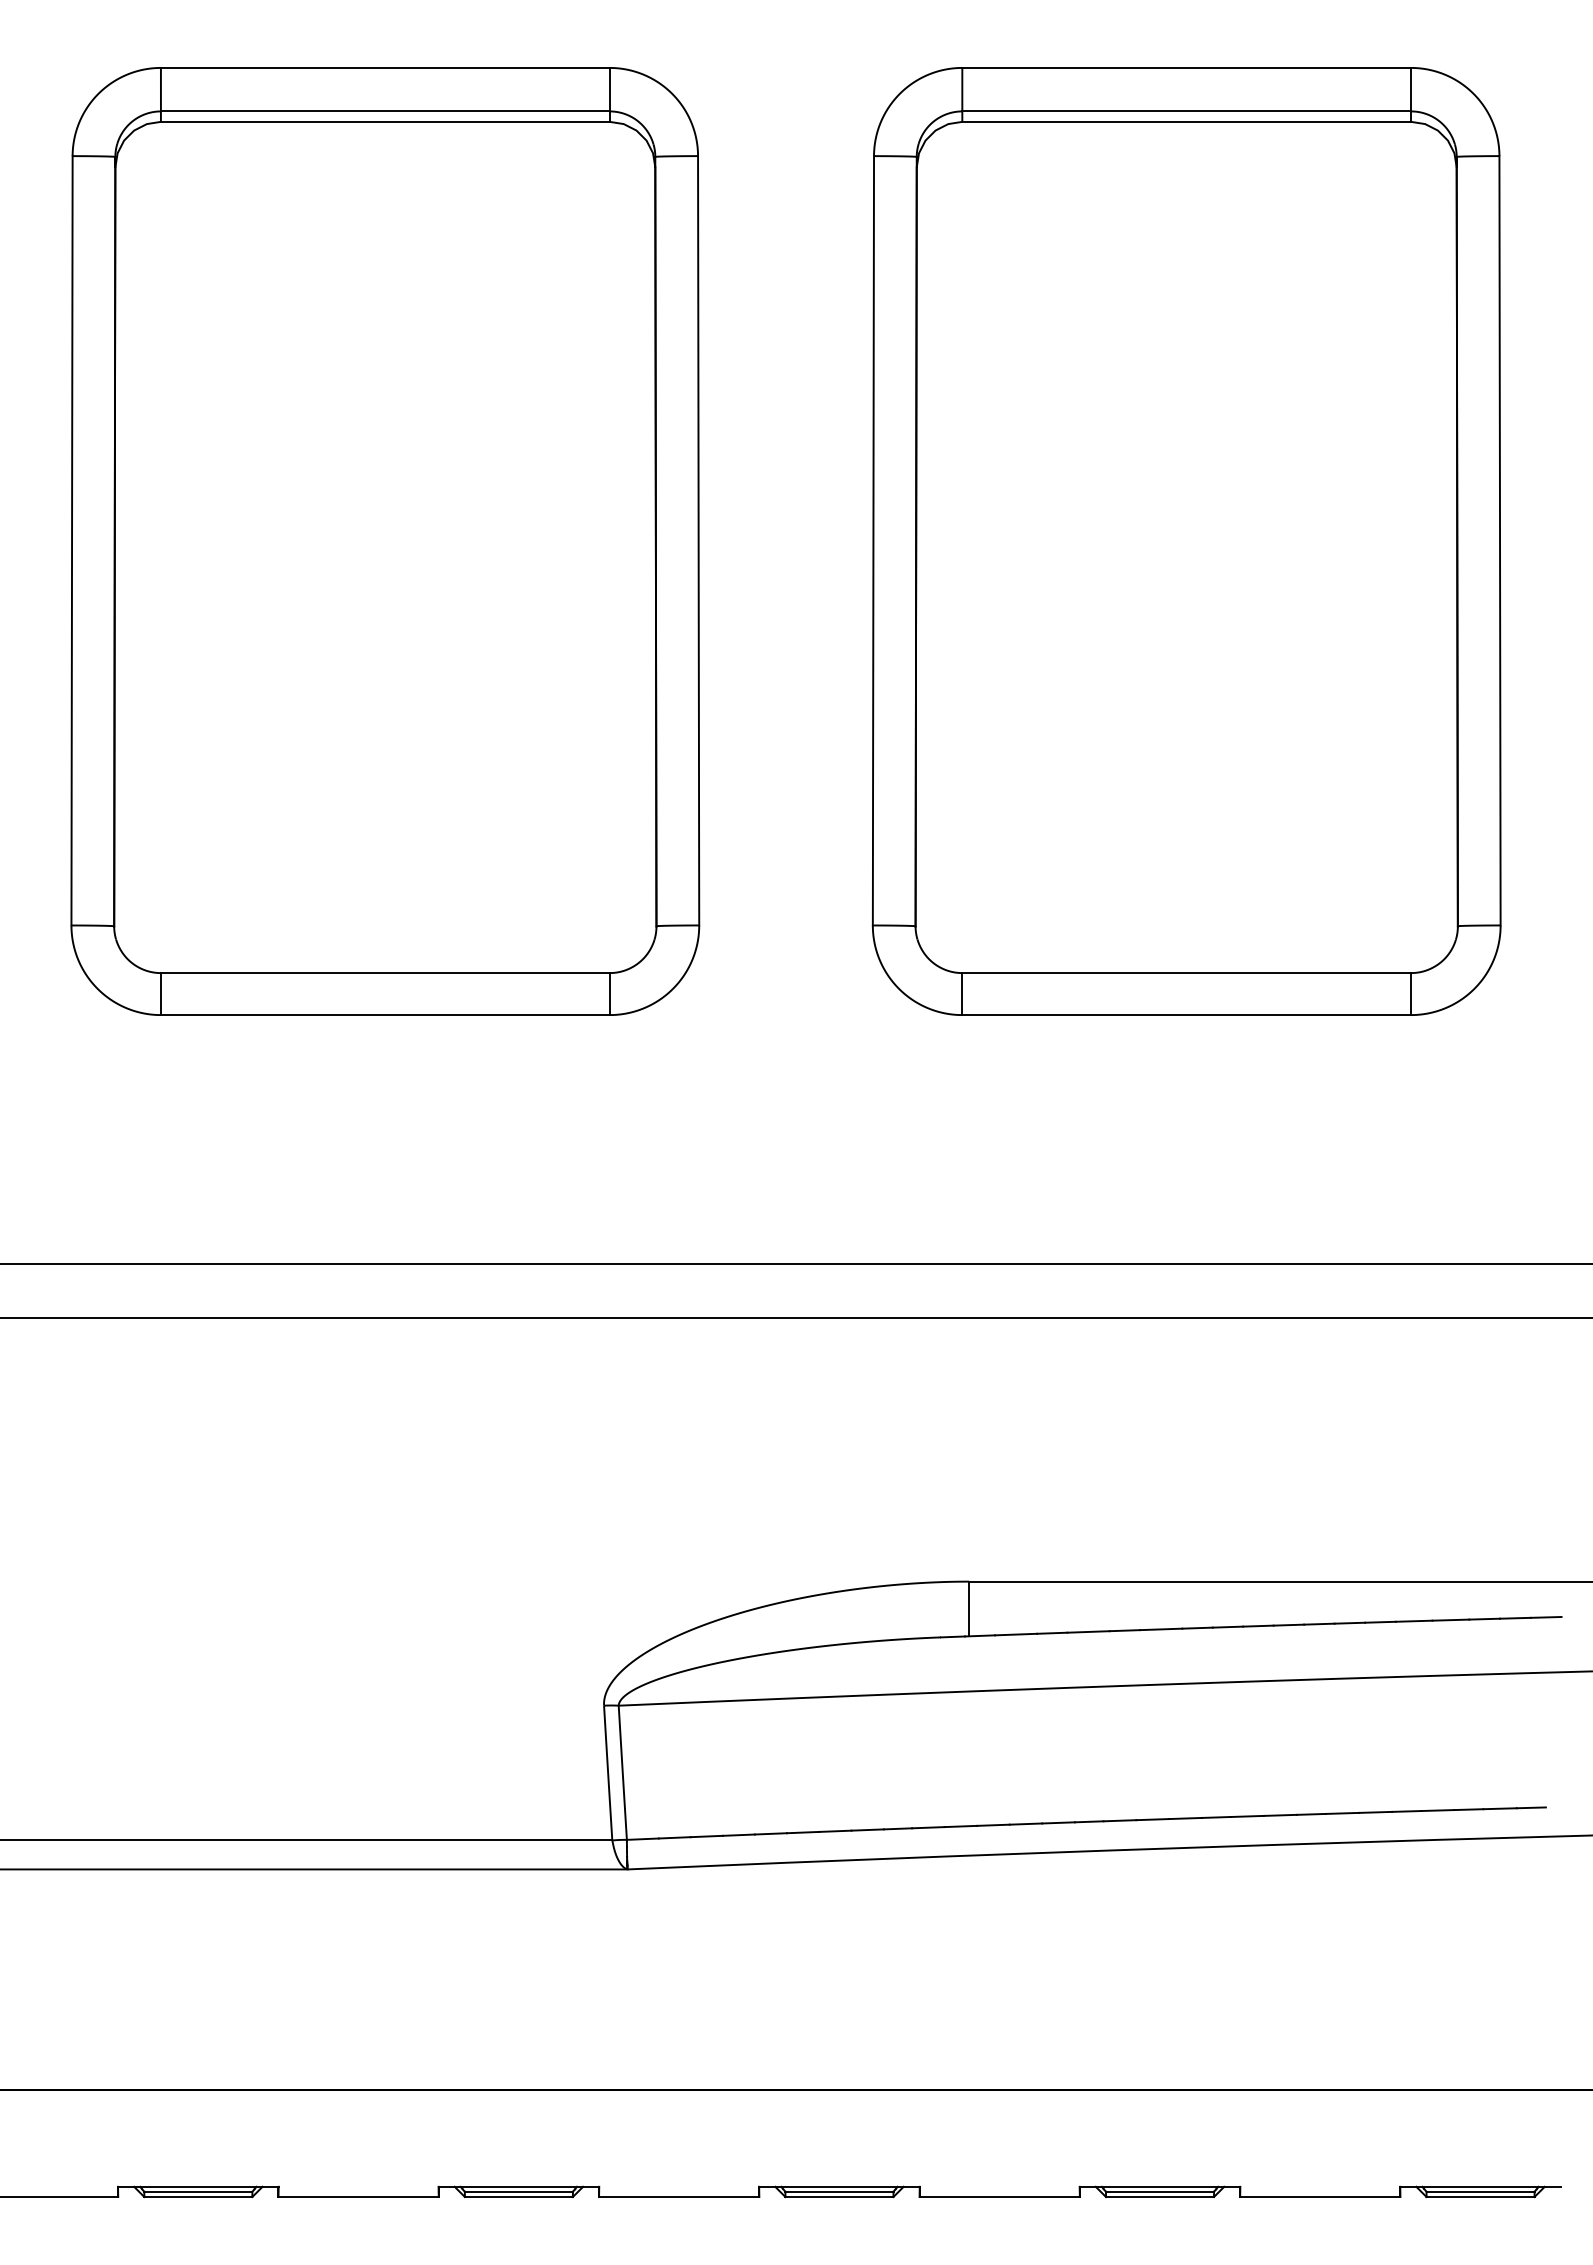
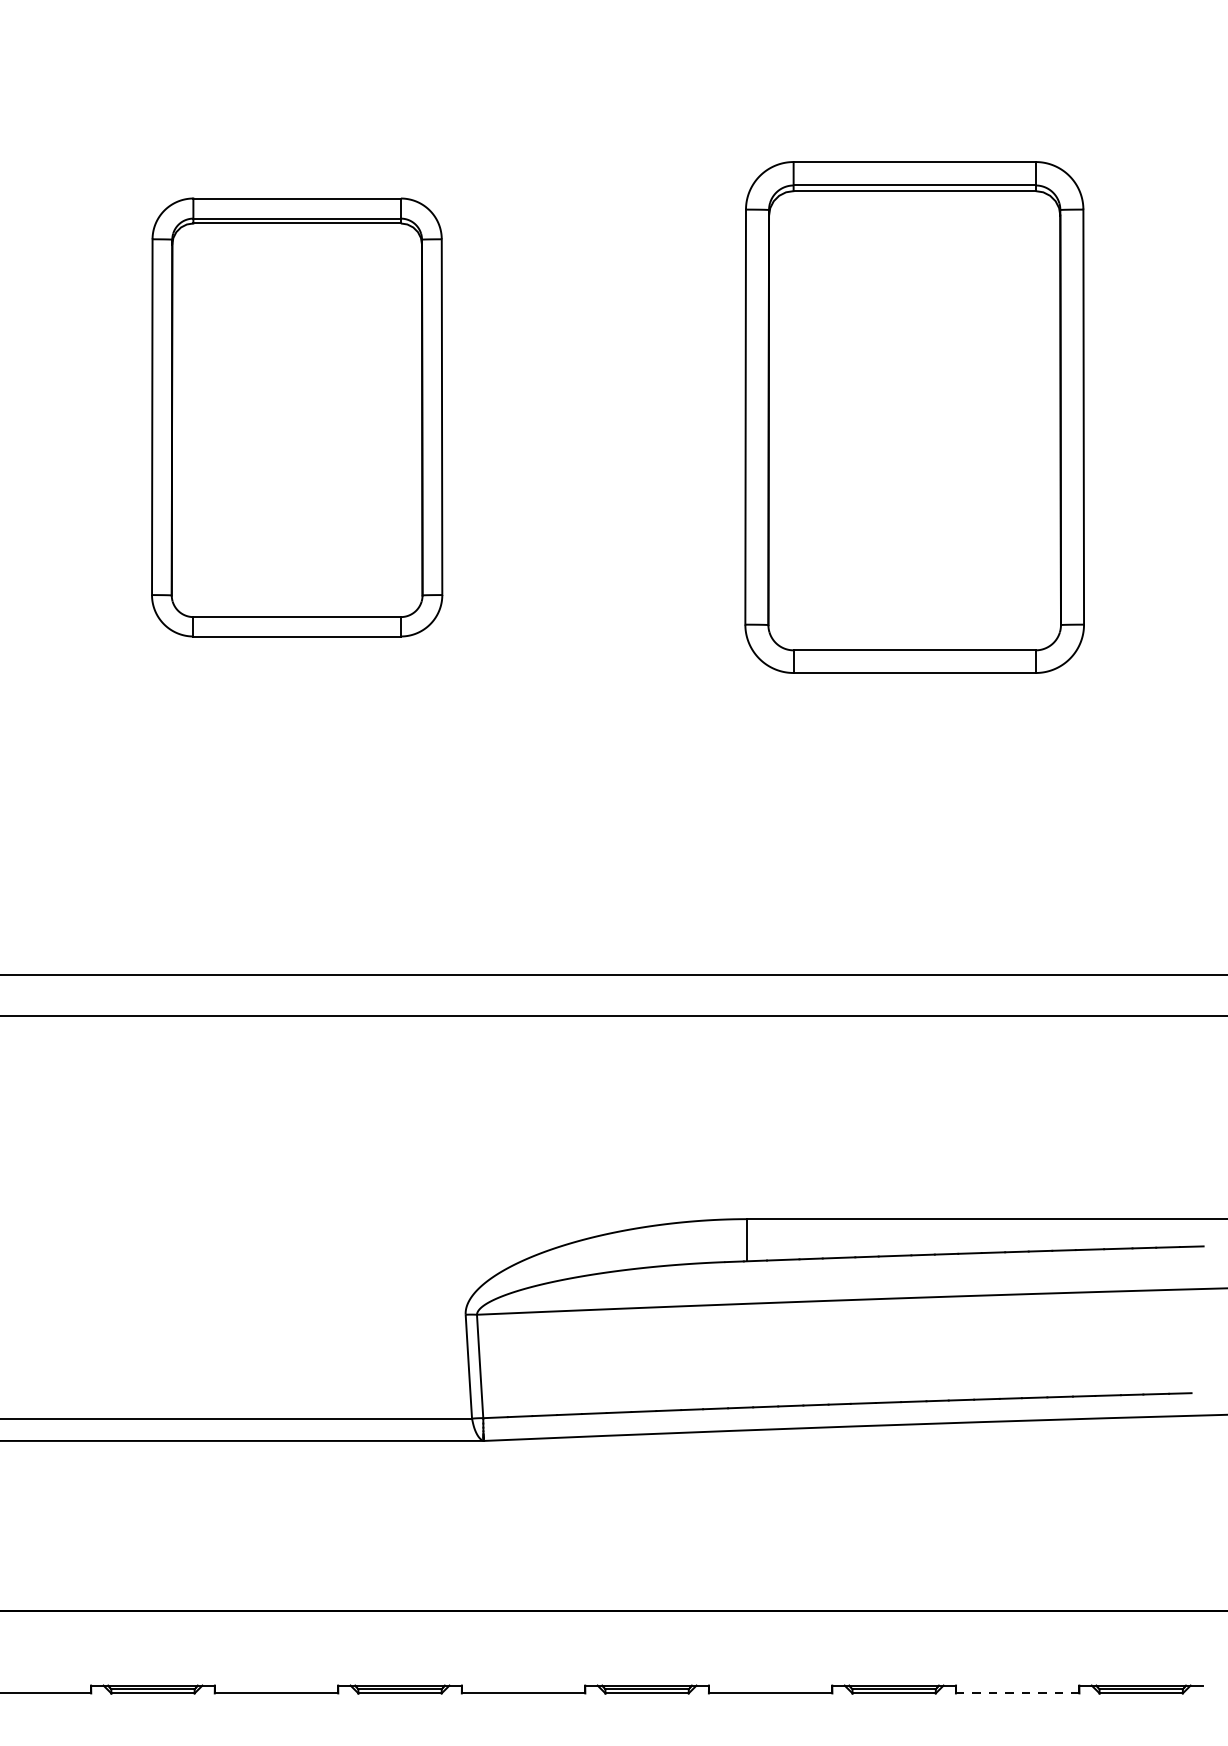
part: (385, 541) -> (297, 417), size x0.6
part: (1186, 541) -> (914, 417), size x0.7
line: (1320, 2197) -> (1017, 1693), solid -> dashed

